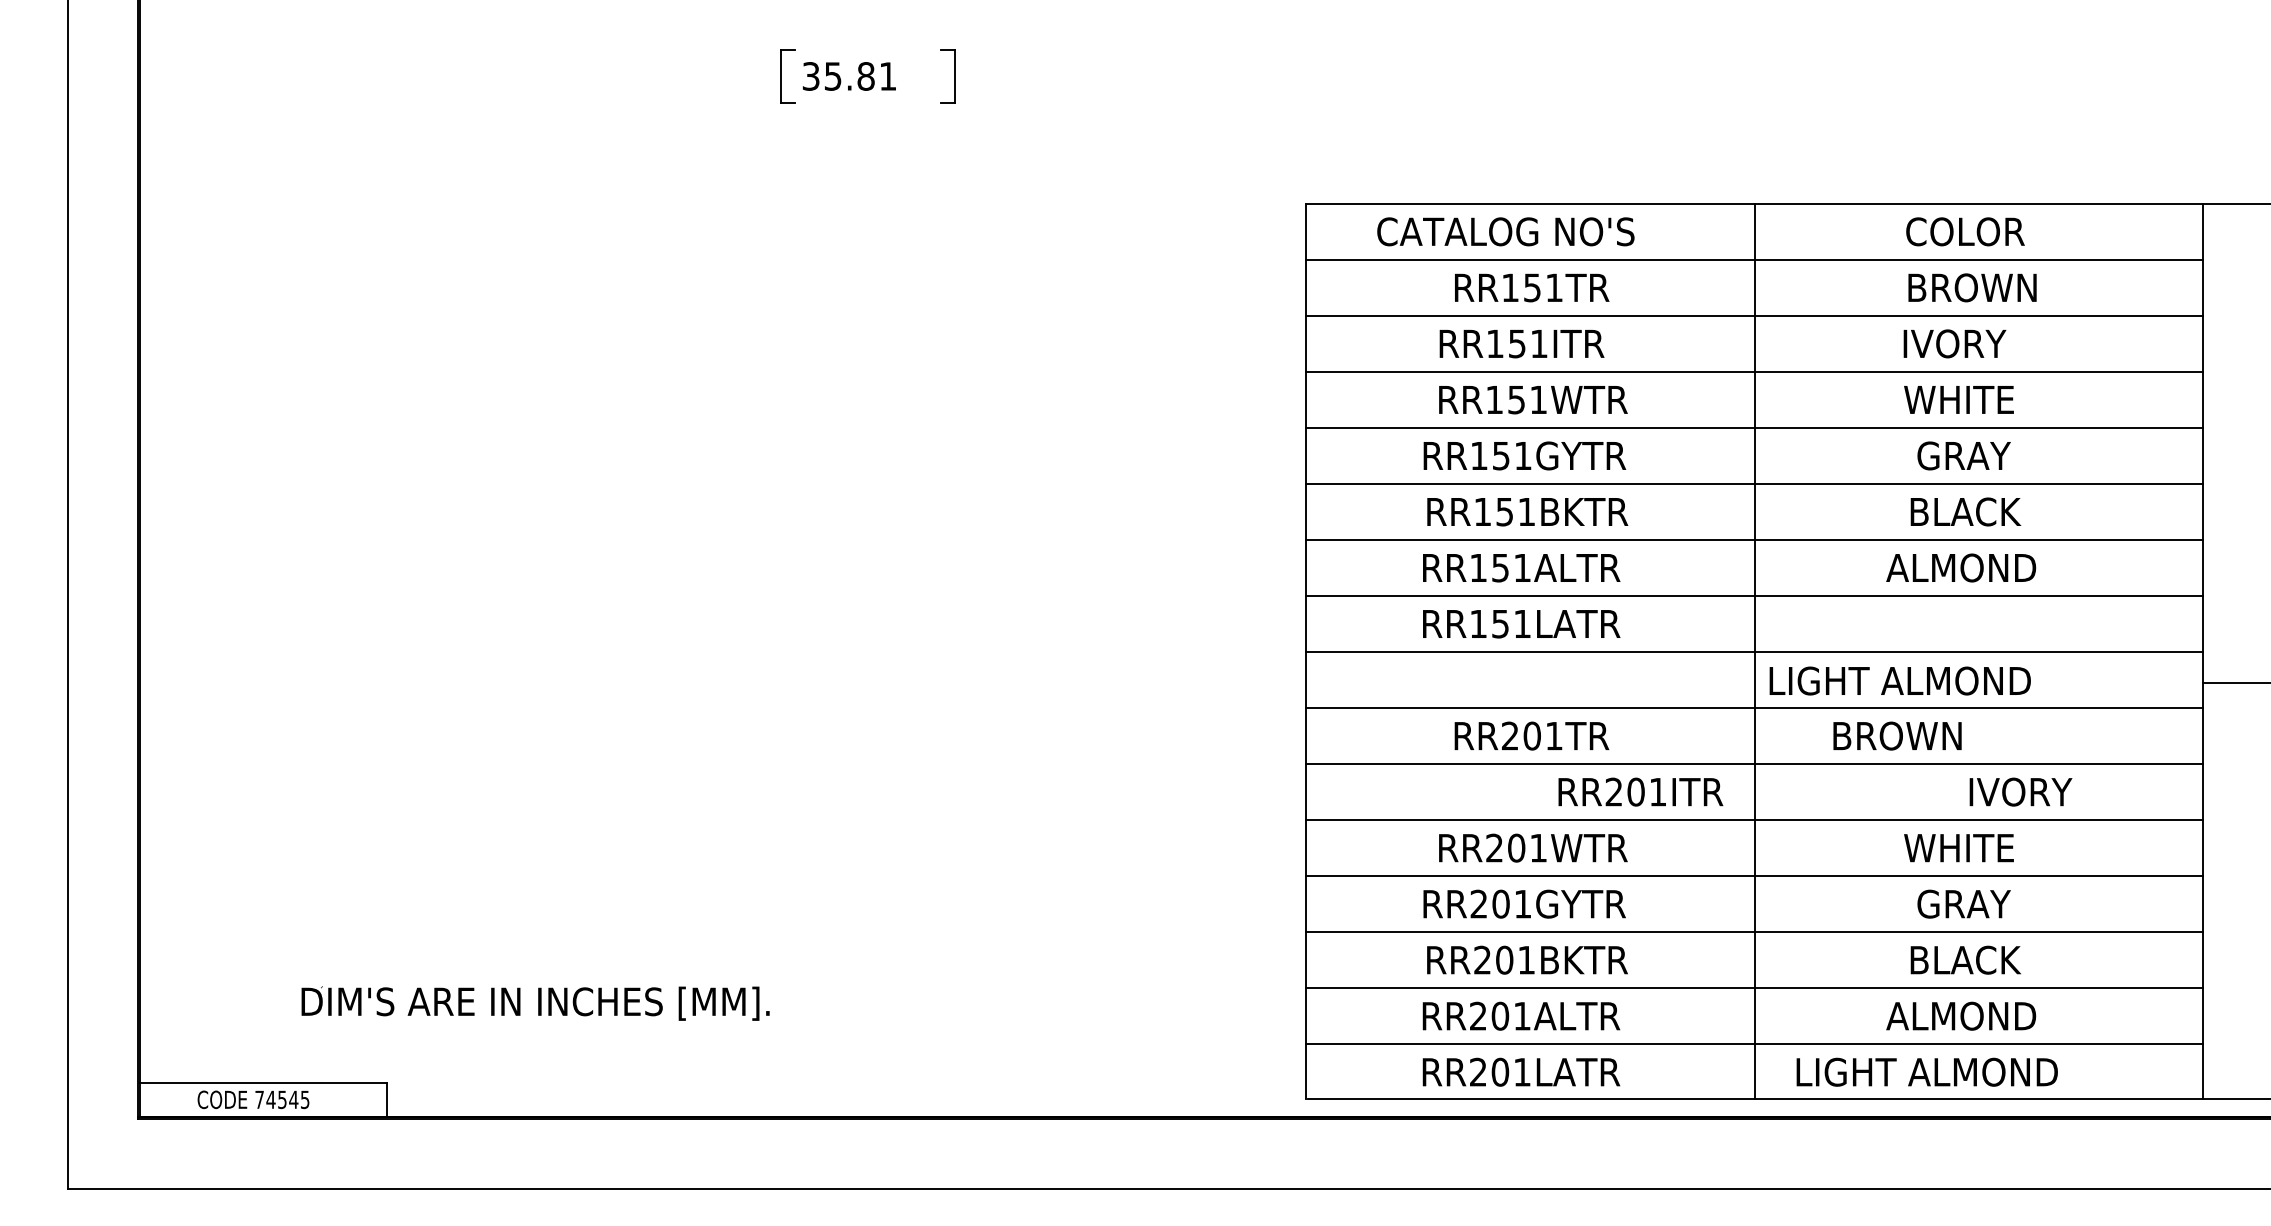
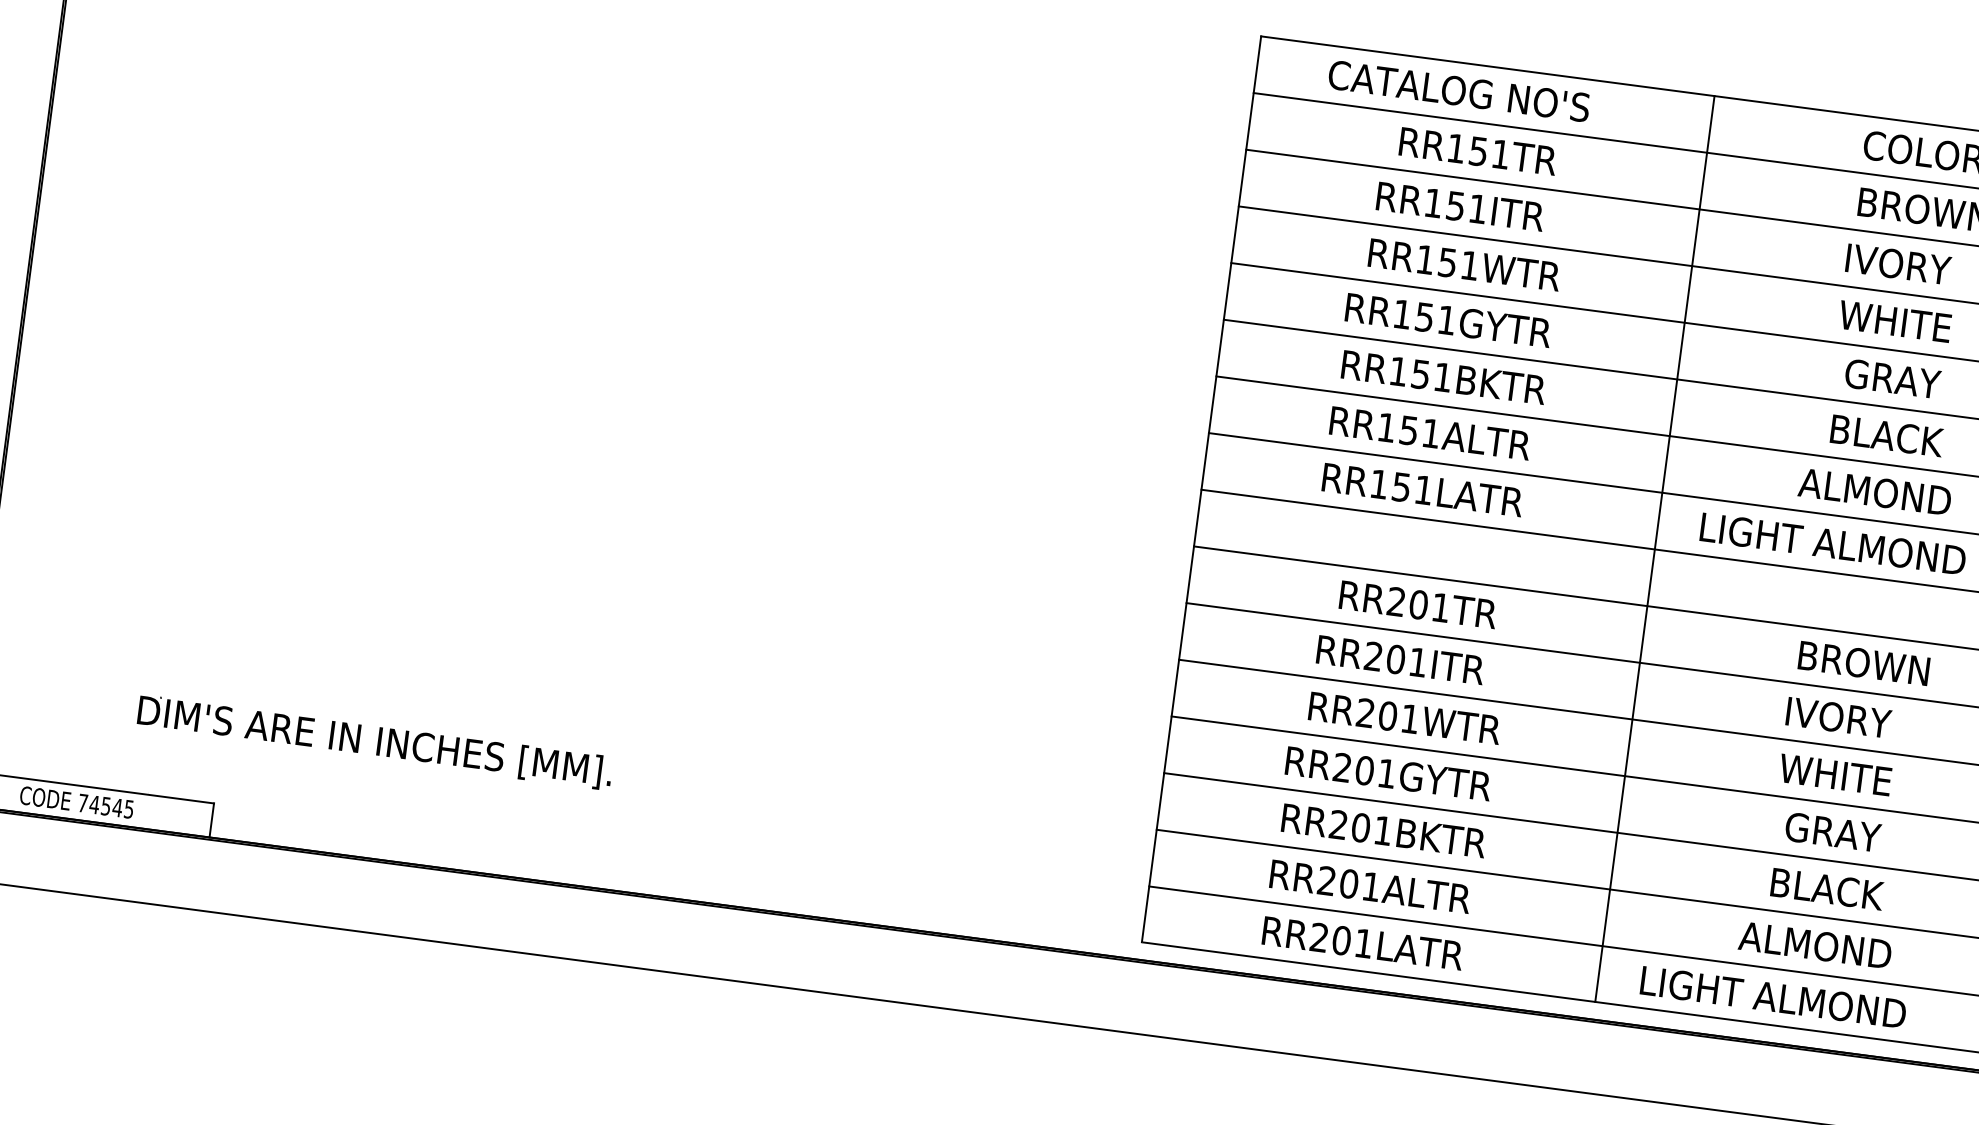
text: (1899, 680) -> (1832, 543), moved
text: (1897, 735) -> (1864, 662), moved
text: (1640, 791) -> (1400, 659), moved
text: (2020, 791) -> (1838, 717), moved

